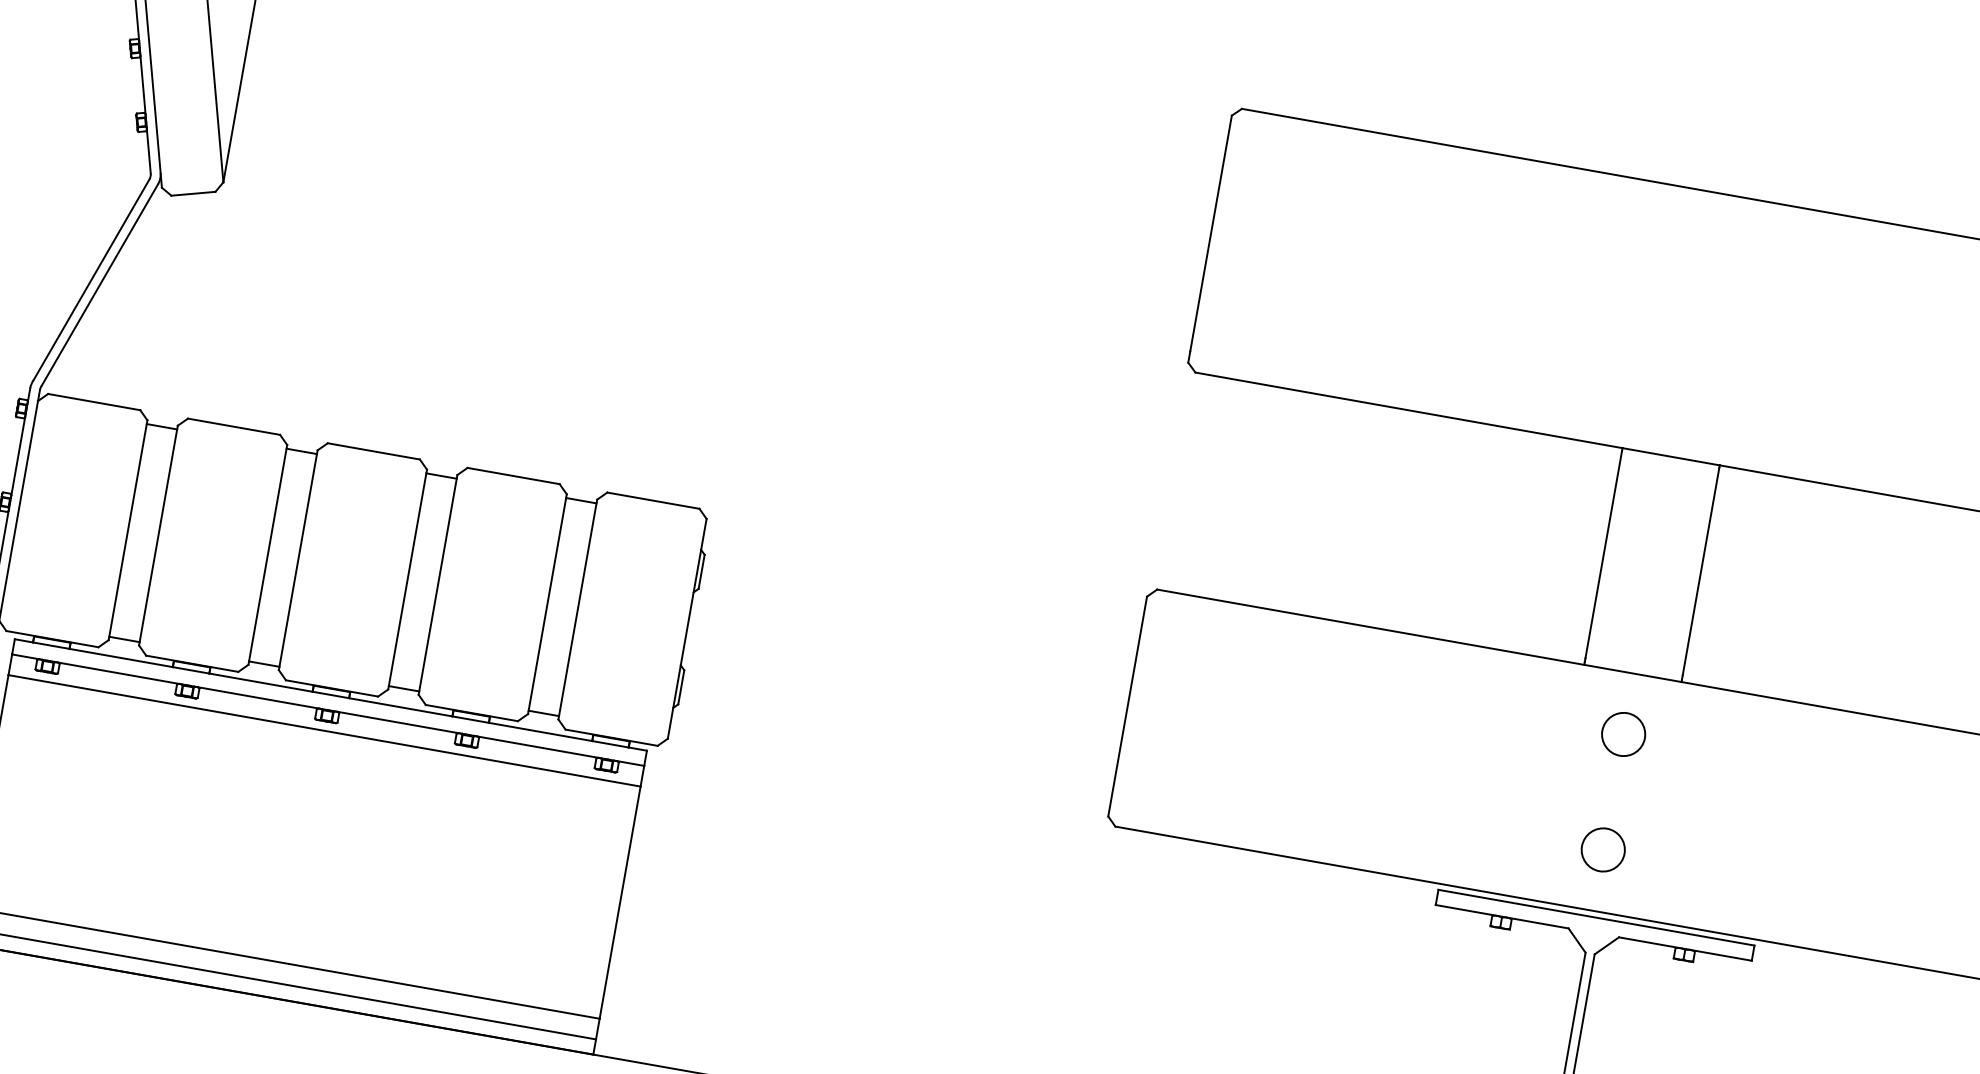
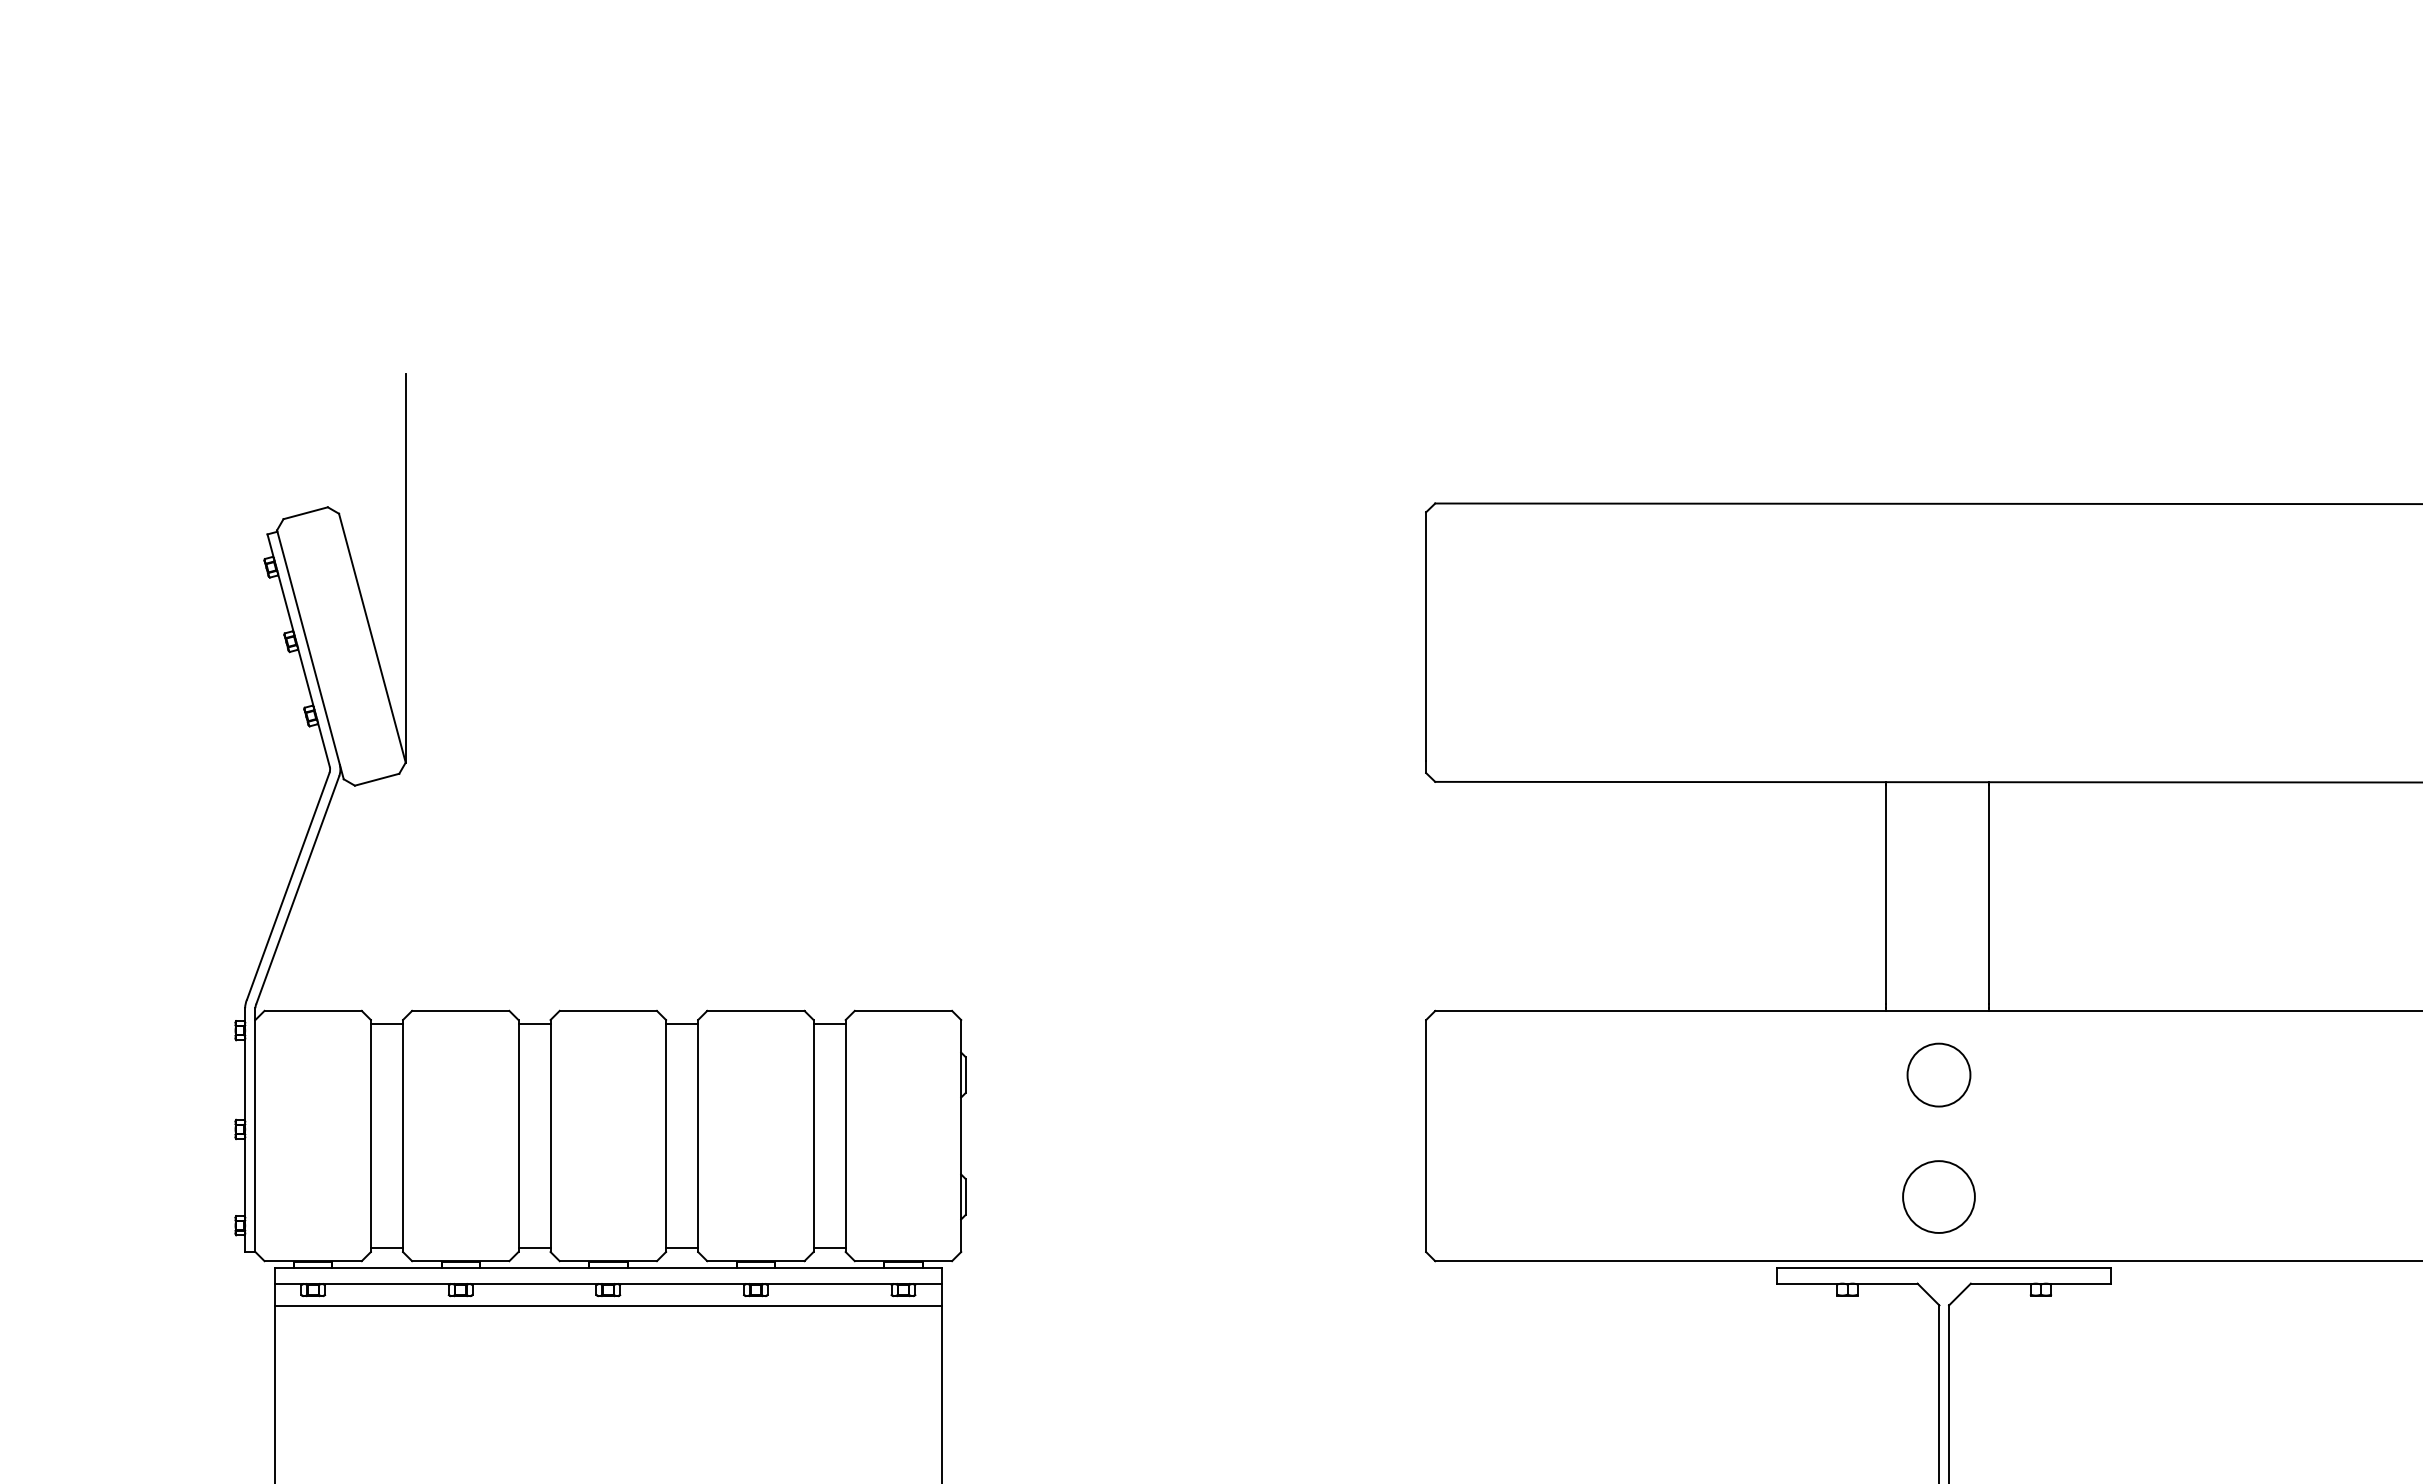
circle: (1623, 733) -> (1938, 1074), size x1.4
circle: (1602, 849) -> (1938, 1196), size x1.6

